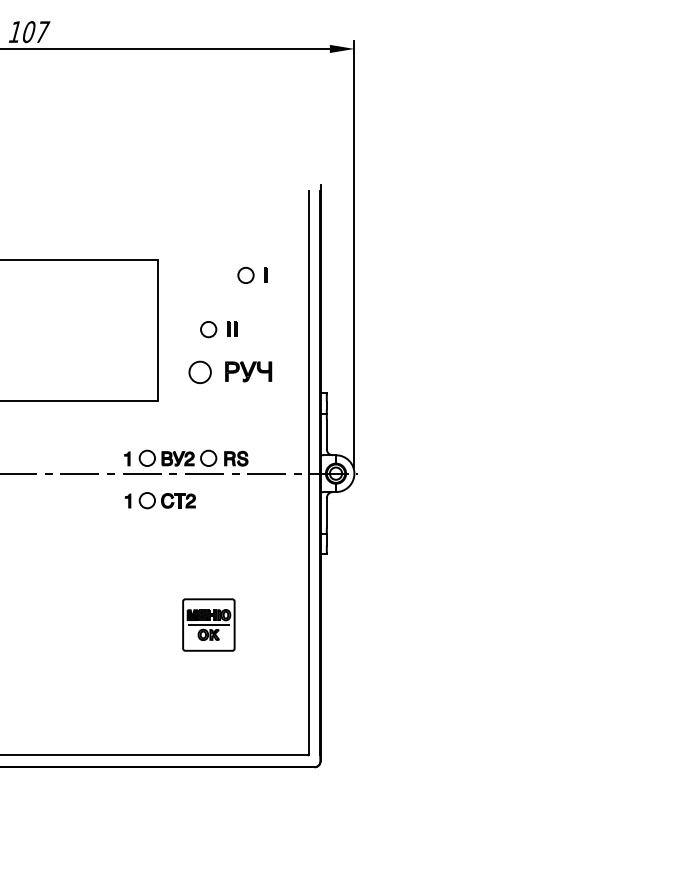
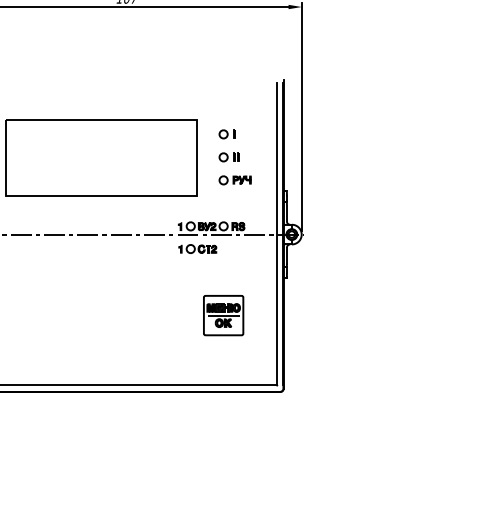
part: (251, 275) -> (226, 134), moved
part: (228, 372) -> (234, 180), size x0.71
part: (208, 624) -> (223, 315), size x1.43

